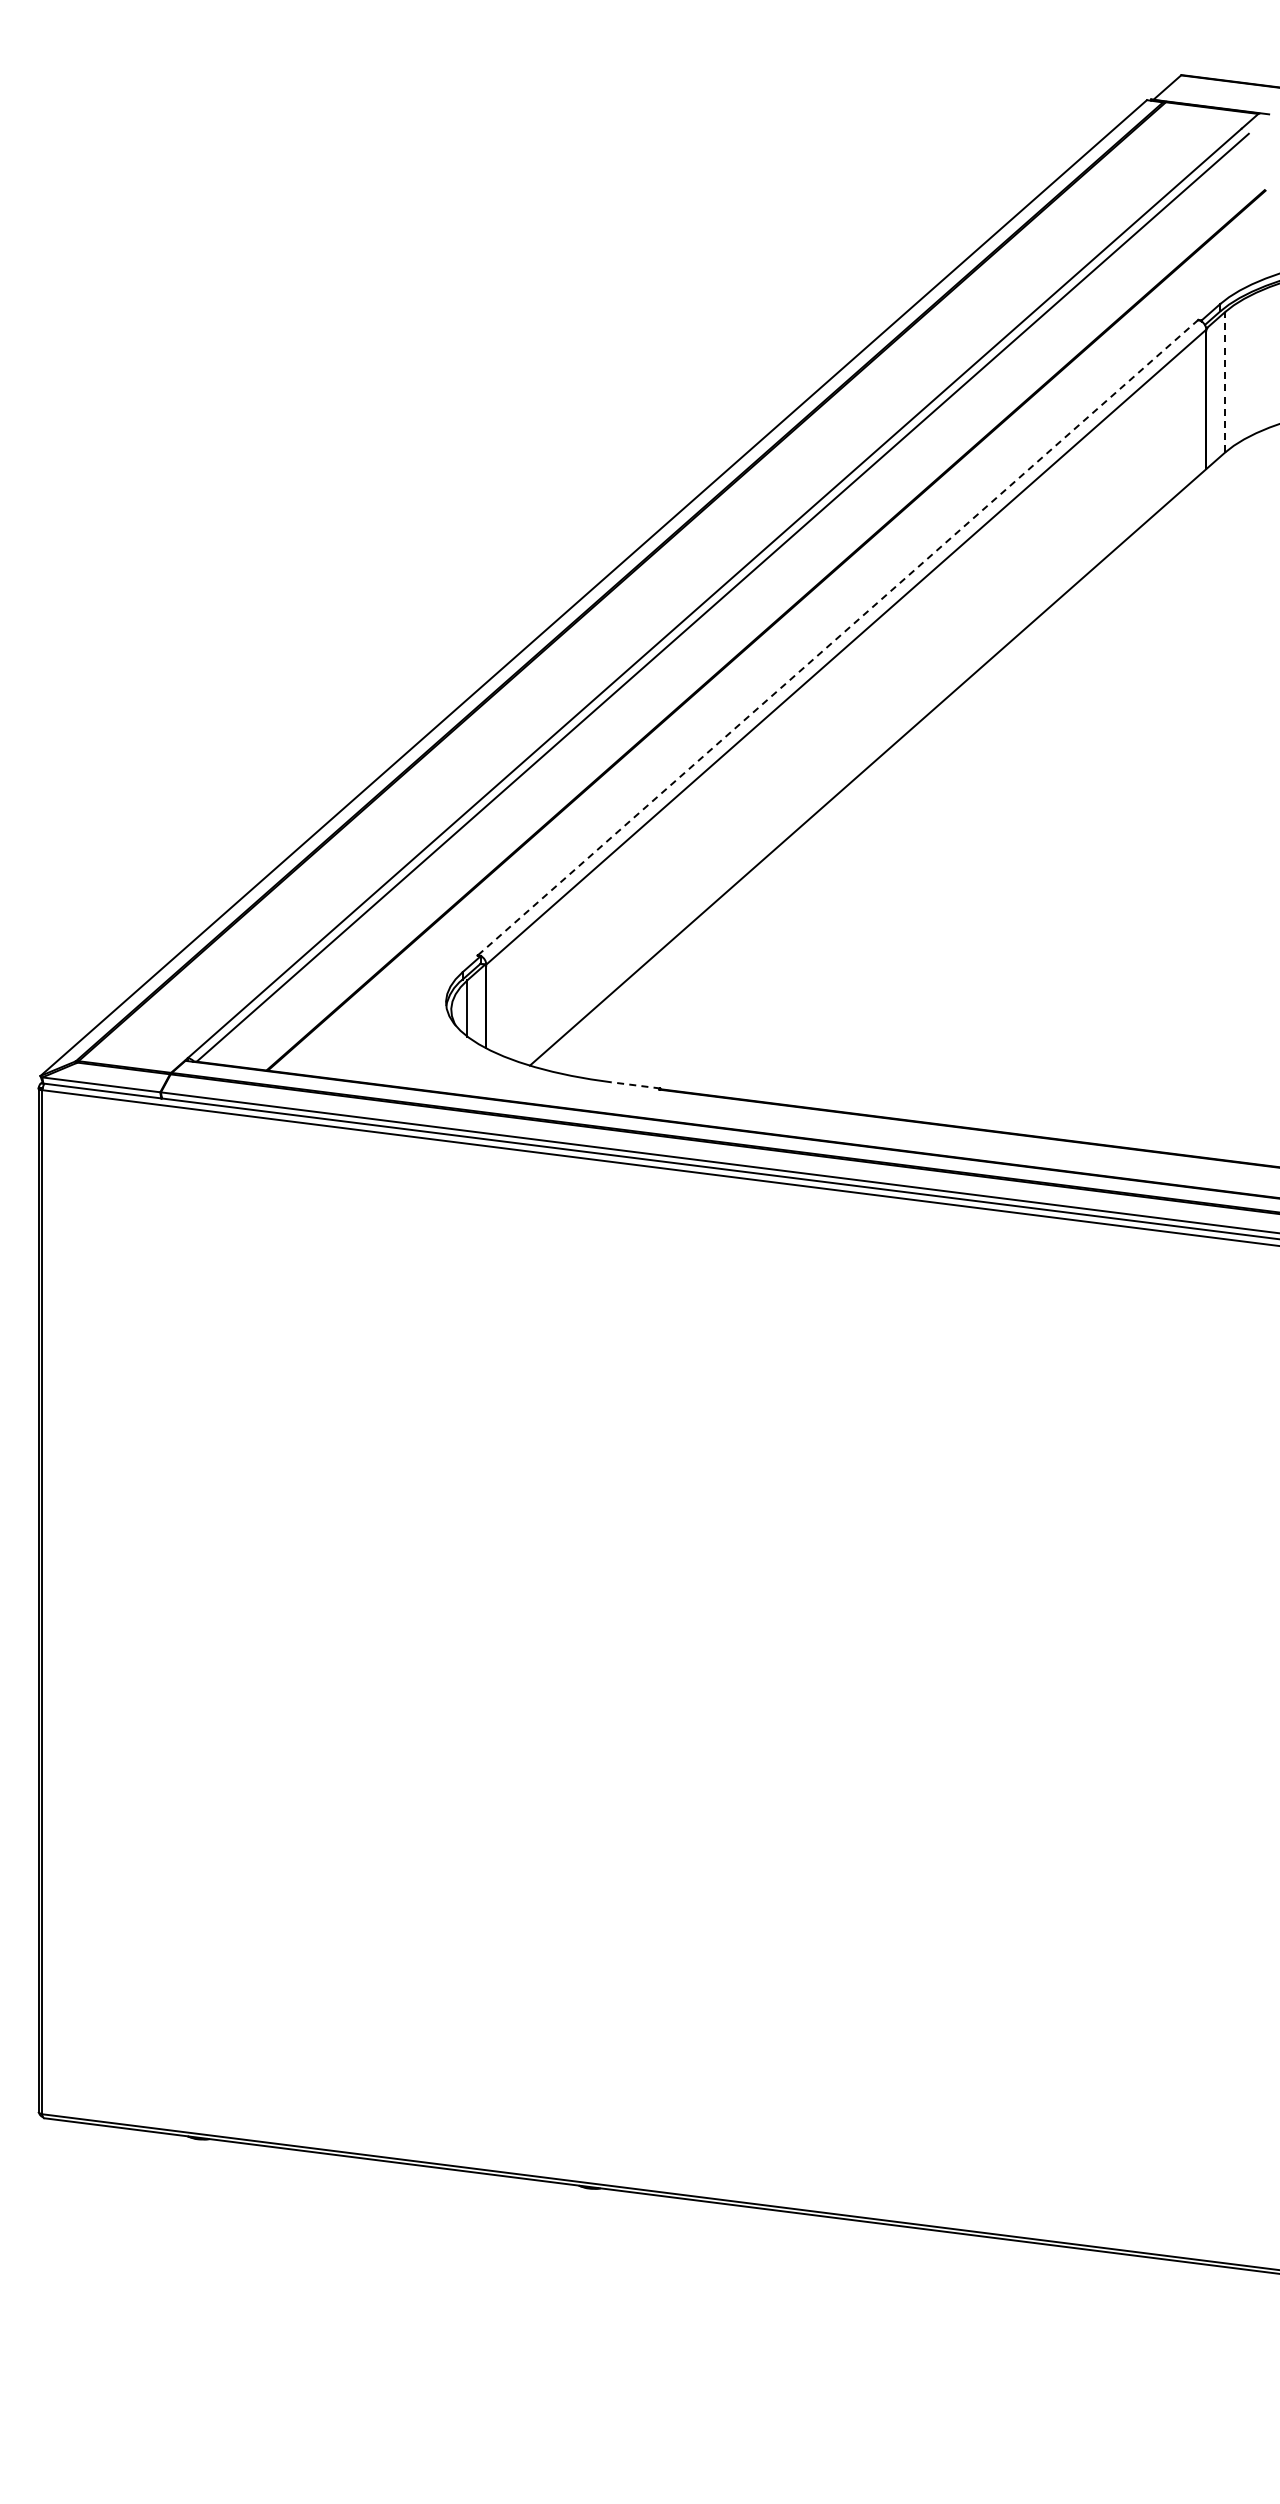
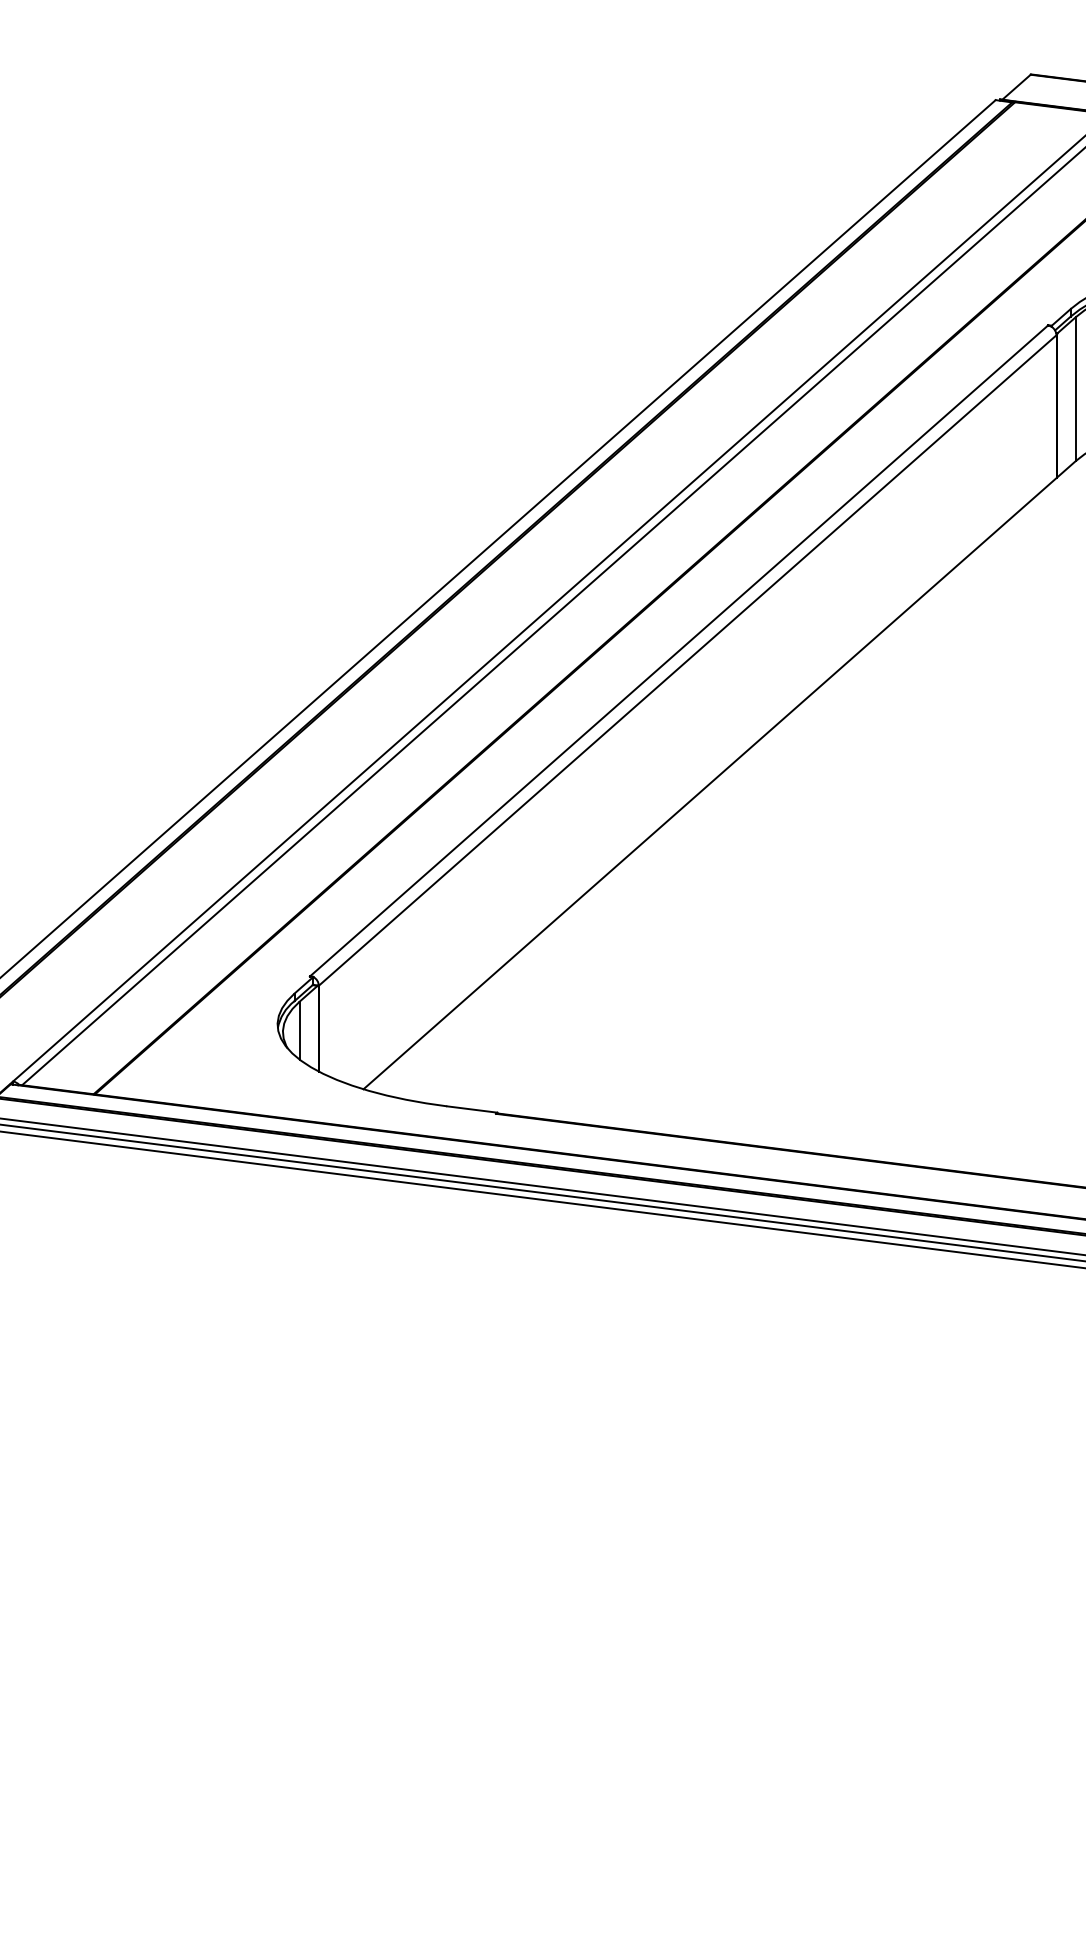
line: (1225, 381) -> (1076, 388), dashed -> solid
line: (838, 637) -> (679, 650), dashed -> solid
line: (636, 1085) -> (472, 1109), dashed -> solid

